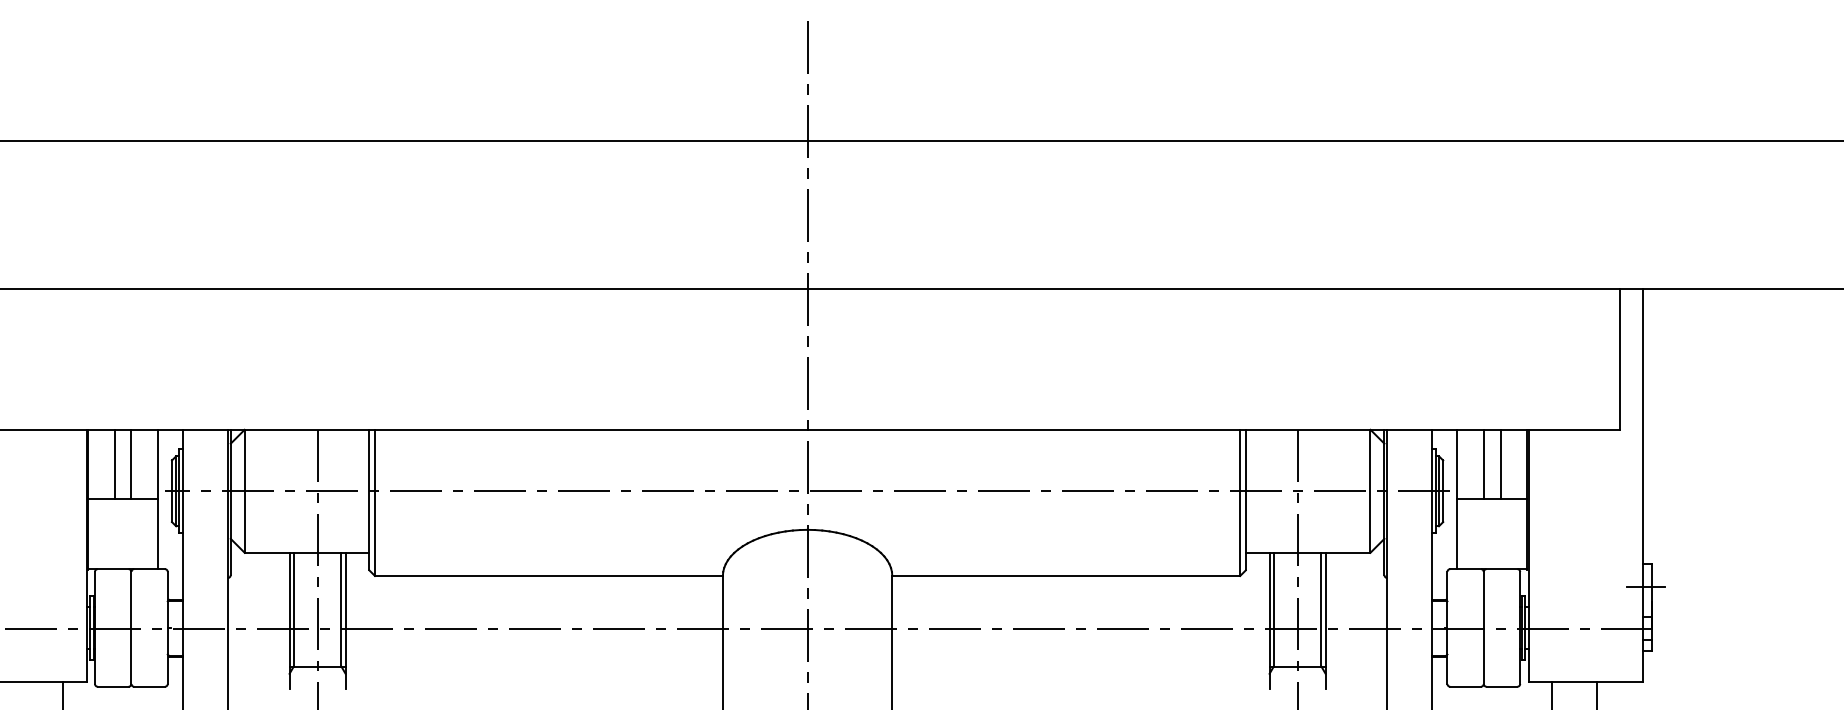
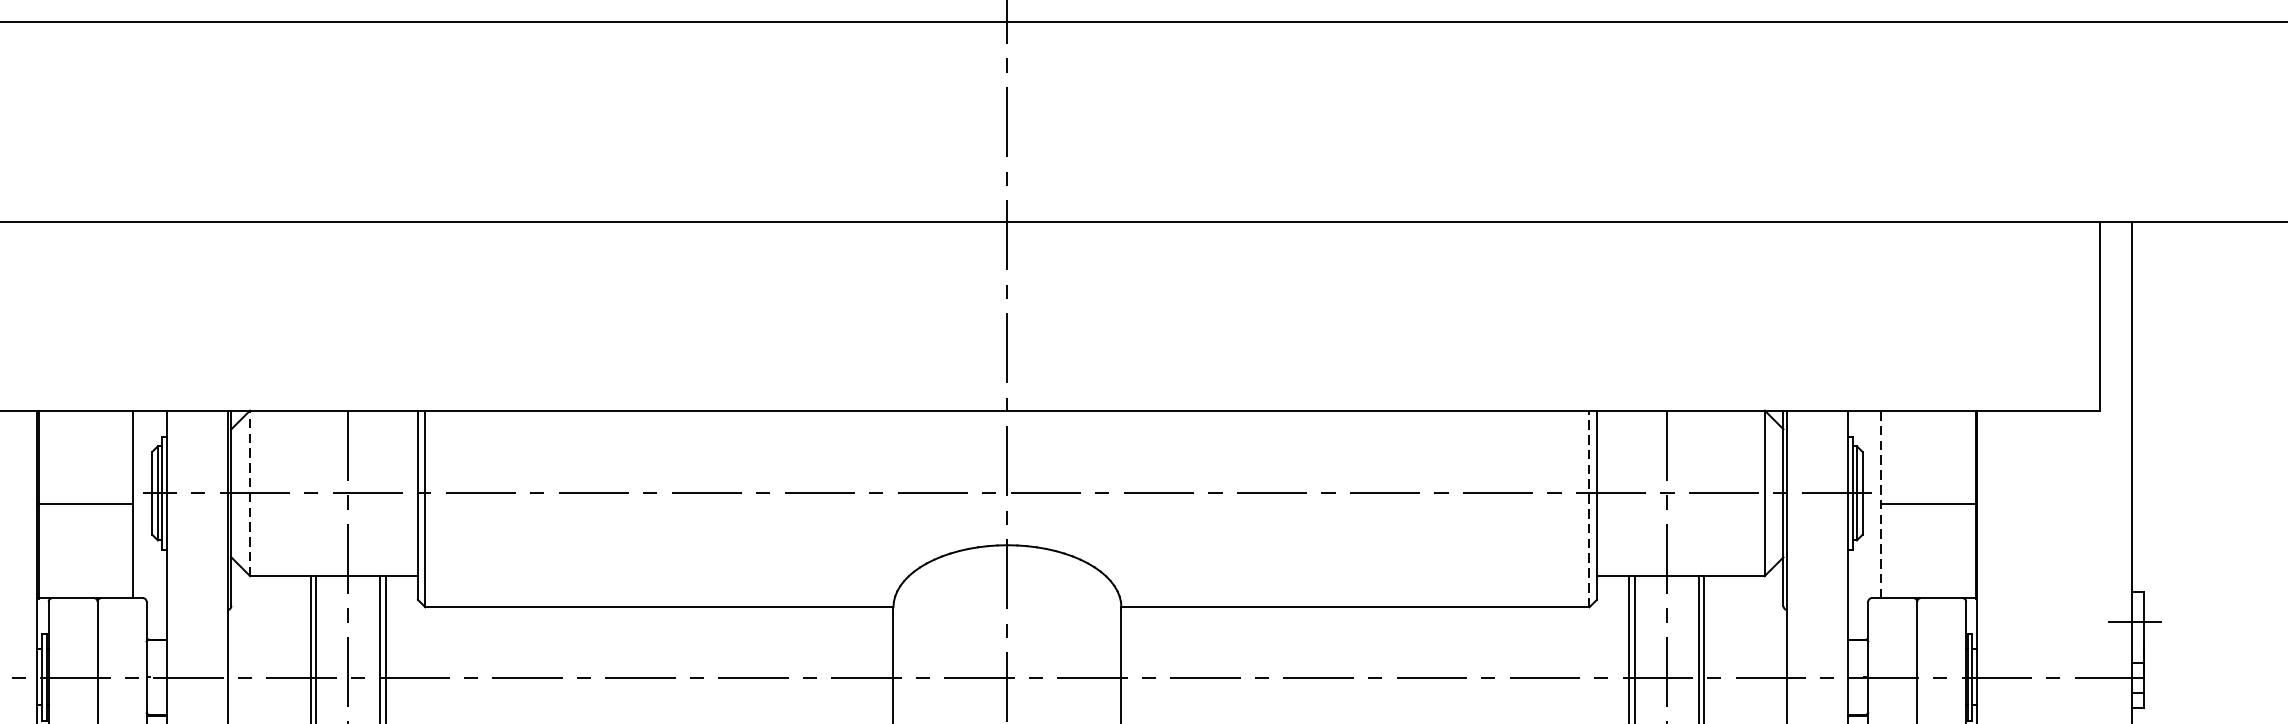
line: (114, 464) -> (74, 457), removed
line: (131, 464) -> (97, 457), removed
line: (1483, 464) -> (1916, 457), removed
line: (1500, 464) -> (1939, 457), removed
line: (244, 491) -> (249, 493), solid -> dashed
line: (1457, 499) -> (1881, 504), solid -> dashed
line: (1240, 502) -> (1589, 508), solid -> dashed

